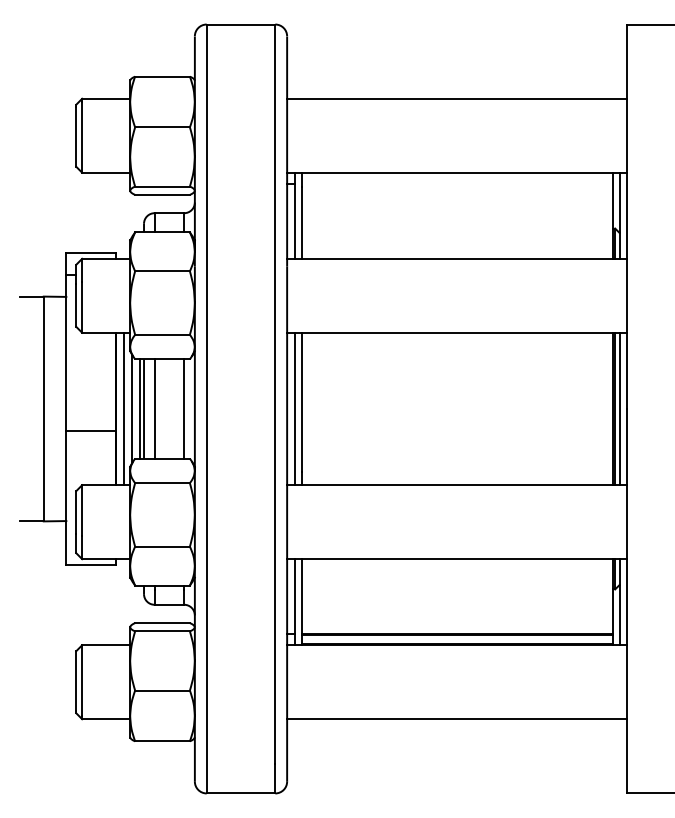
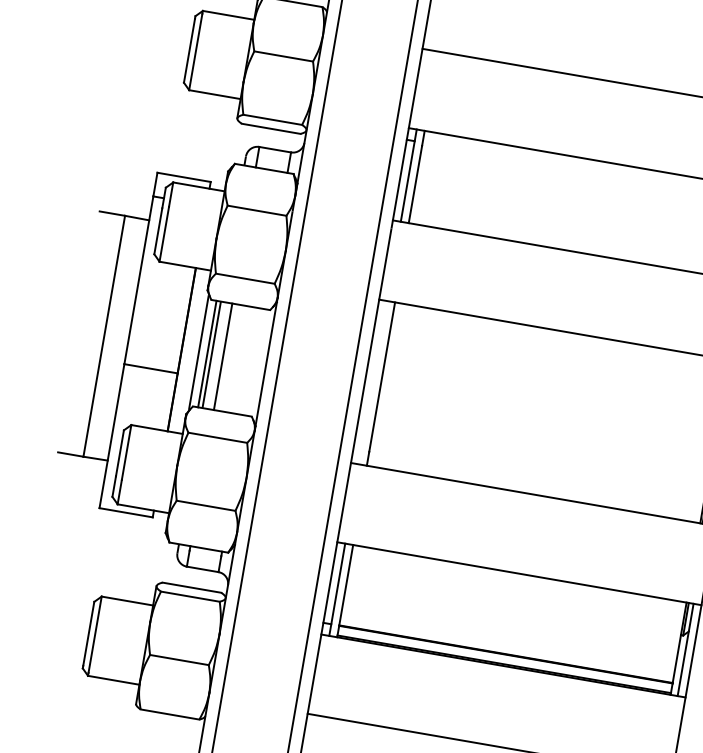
line: (124, 408) -> (190, 350), removed
line: (184, 408) -> (255, 361), removed
line: (294, 408) -> (373, 382), removed

